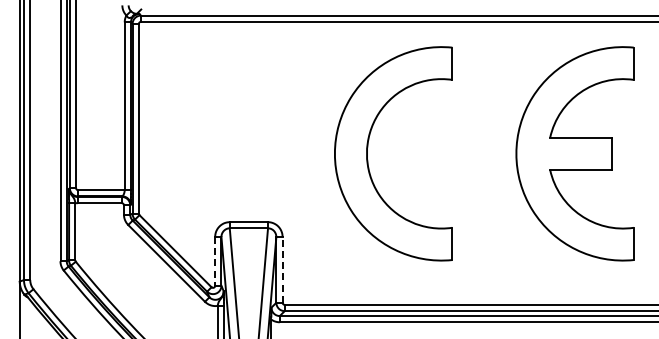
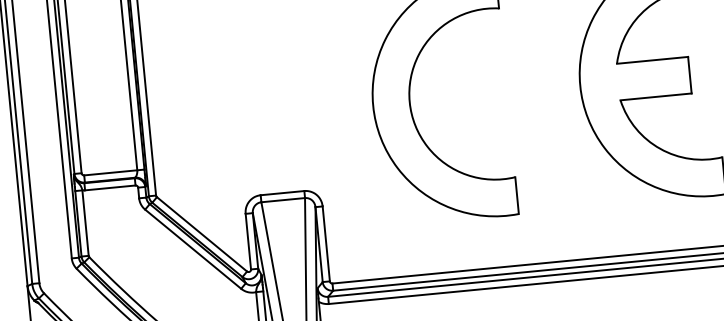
line: (215, 261) -> (248, 241), dashed -> solid
line: (282, 269) -> (326, 243), dashed -> solid

